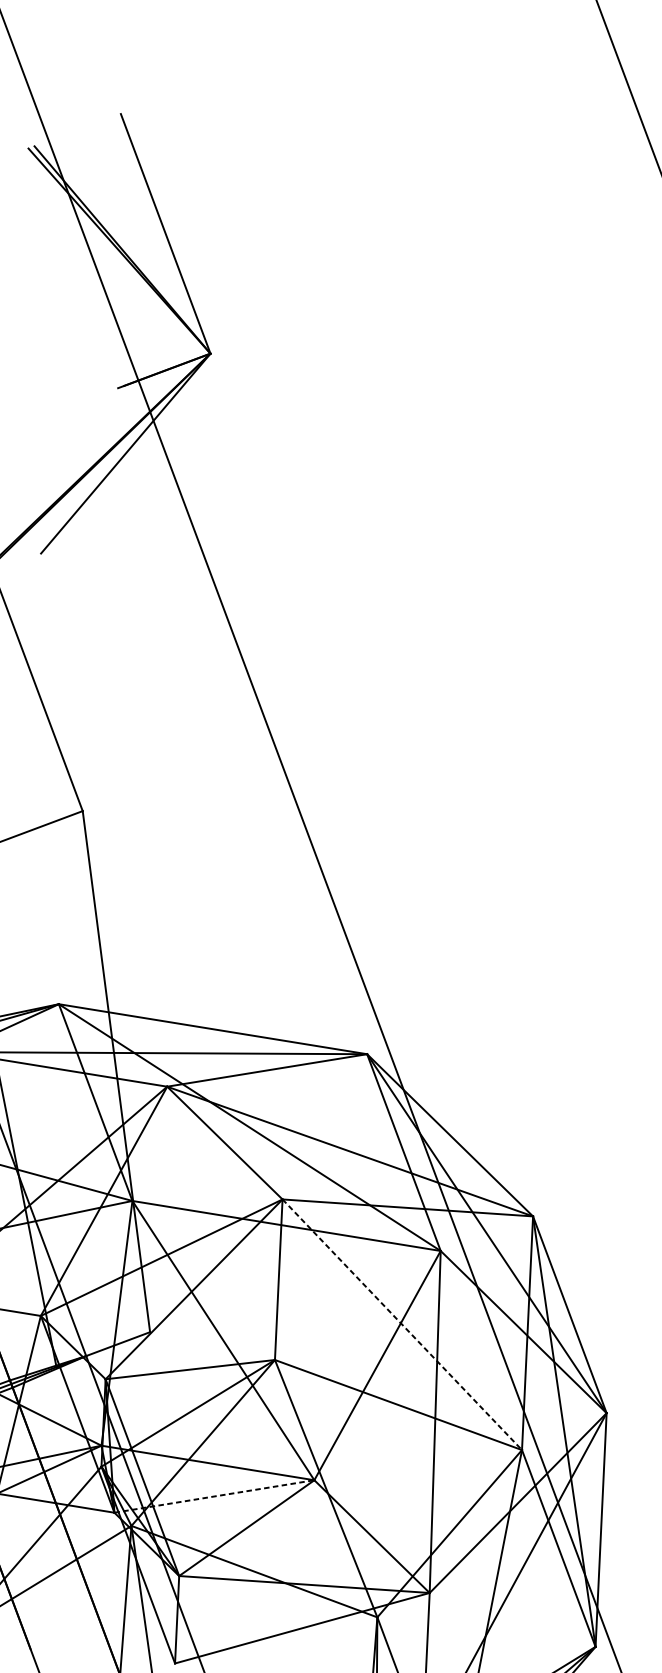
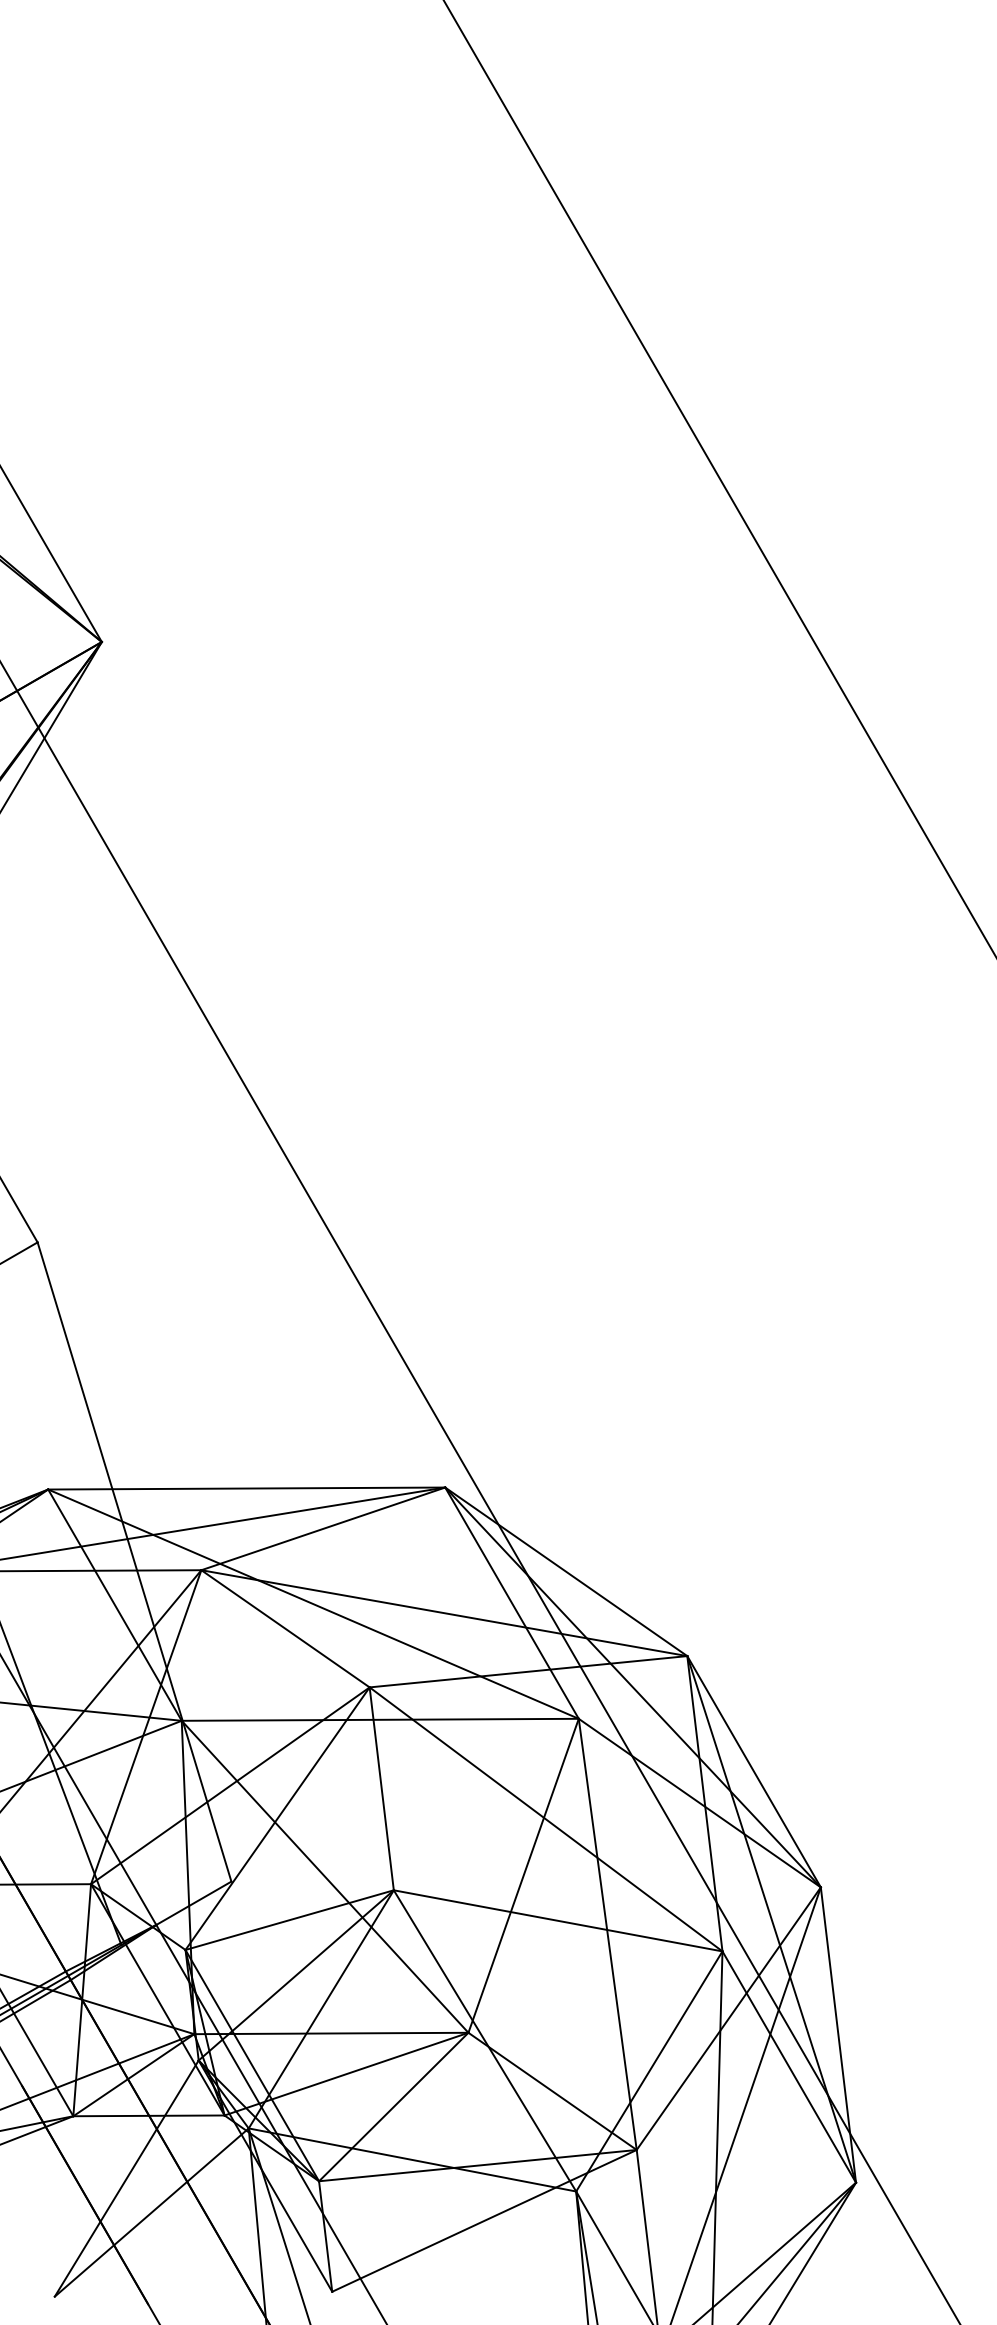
line: (402, 1324) -> (546, 1819), dashed -> solid
line: (214, 1496) -> (346, 2074), dashed -> solid

